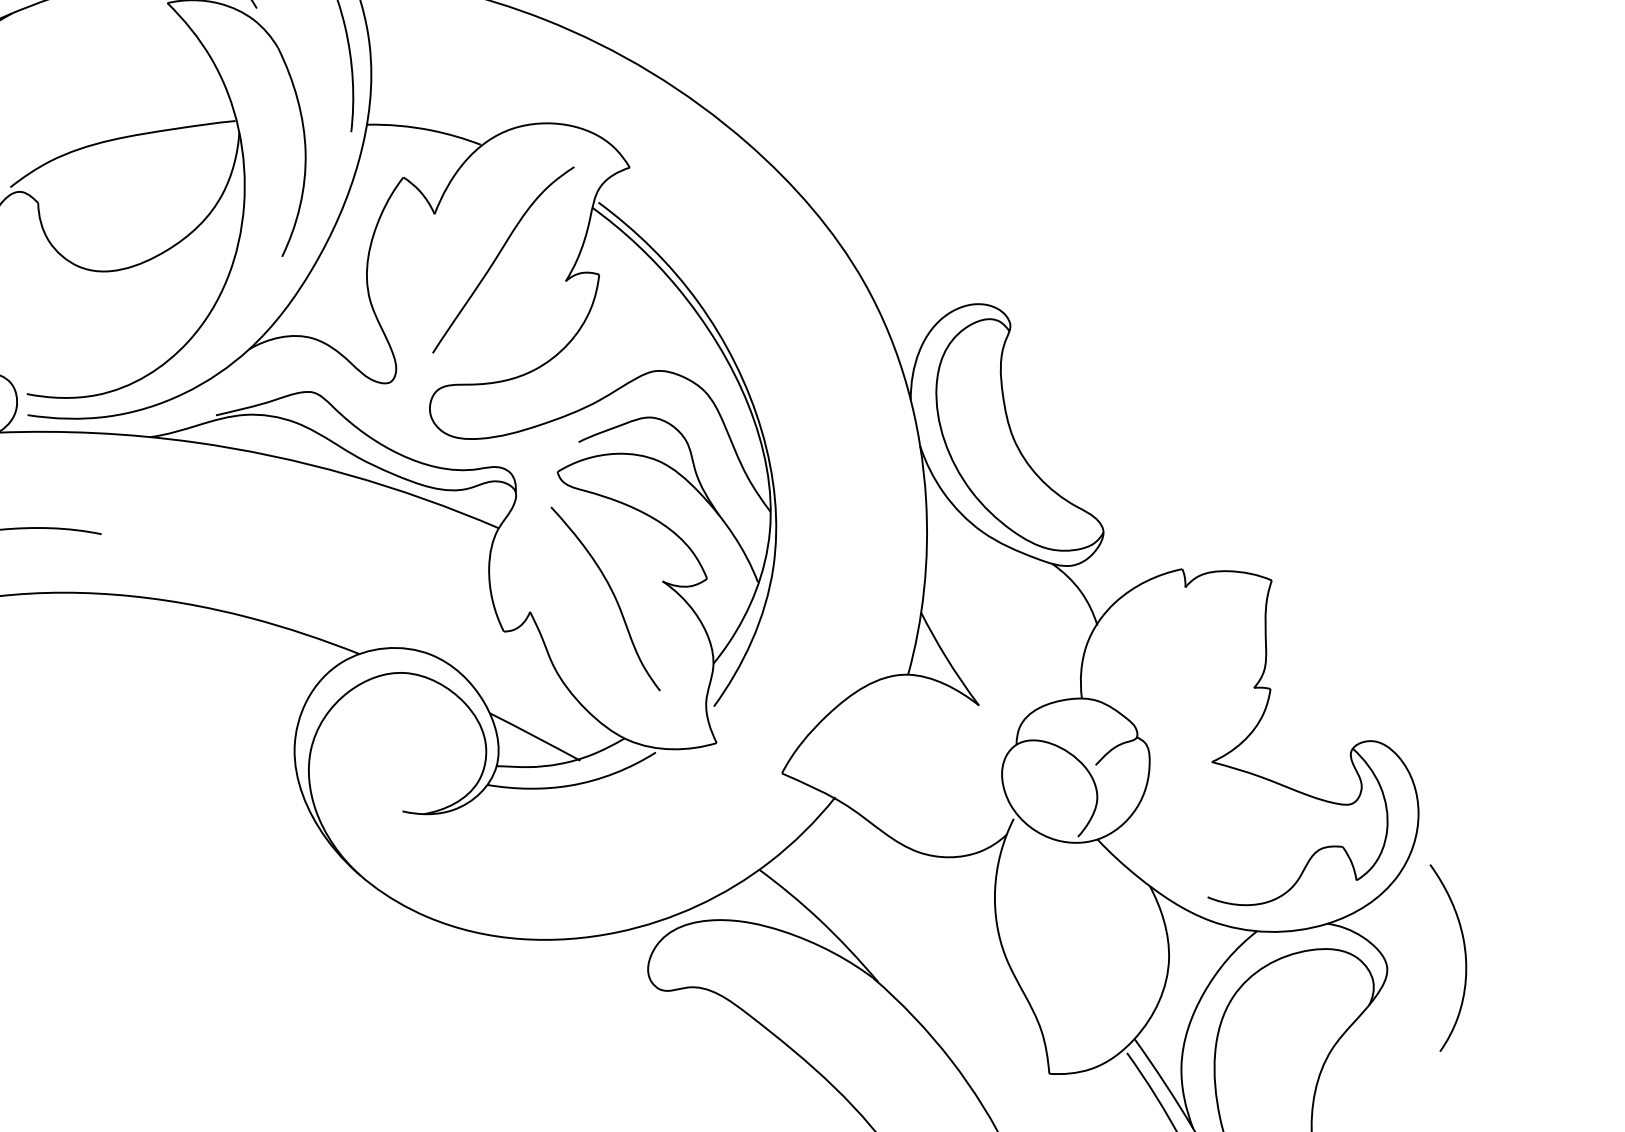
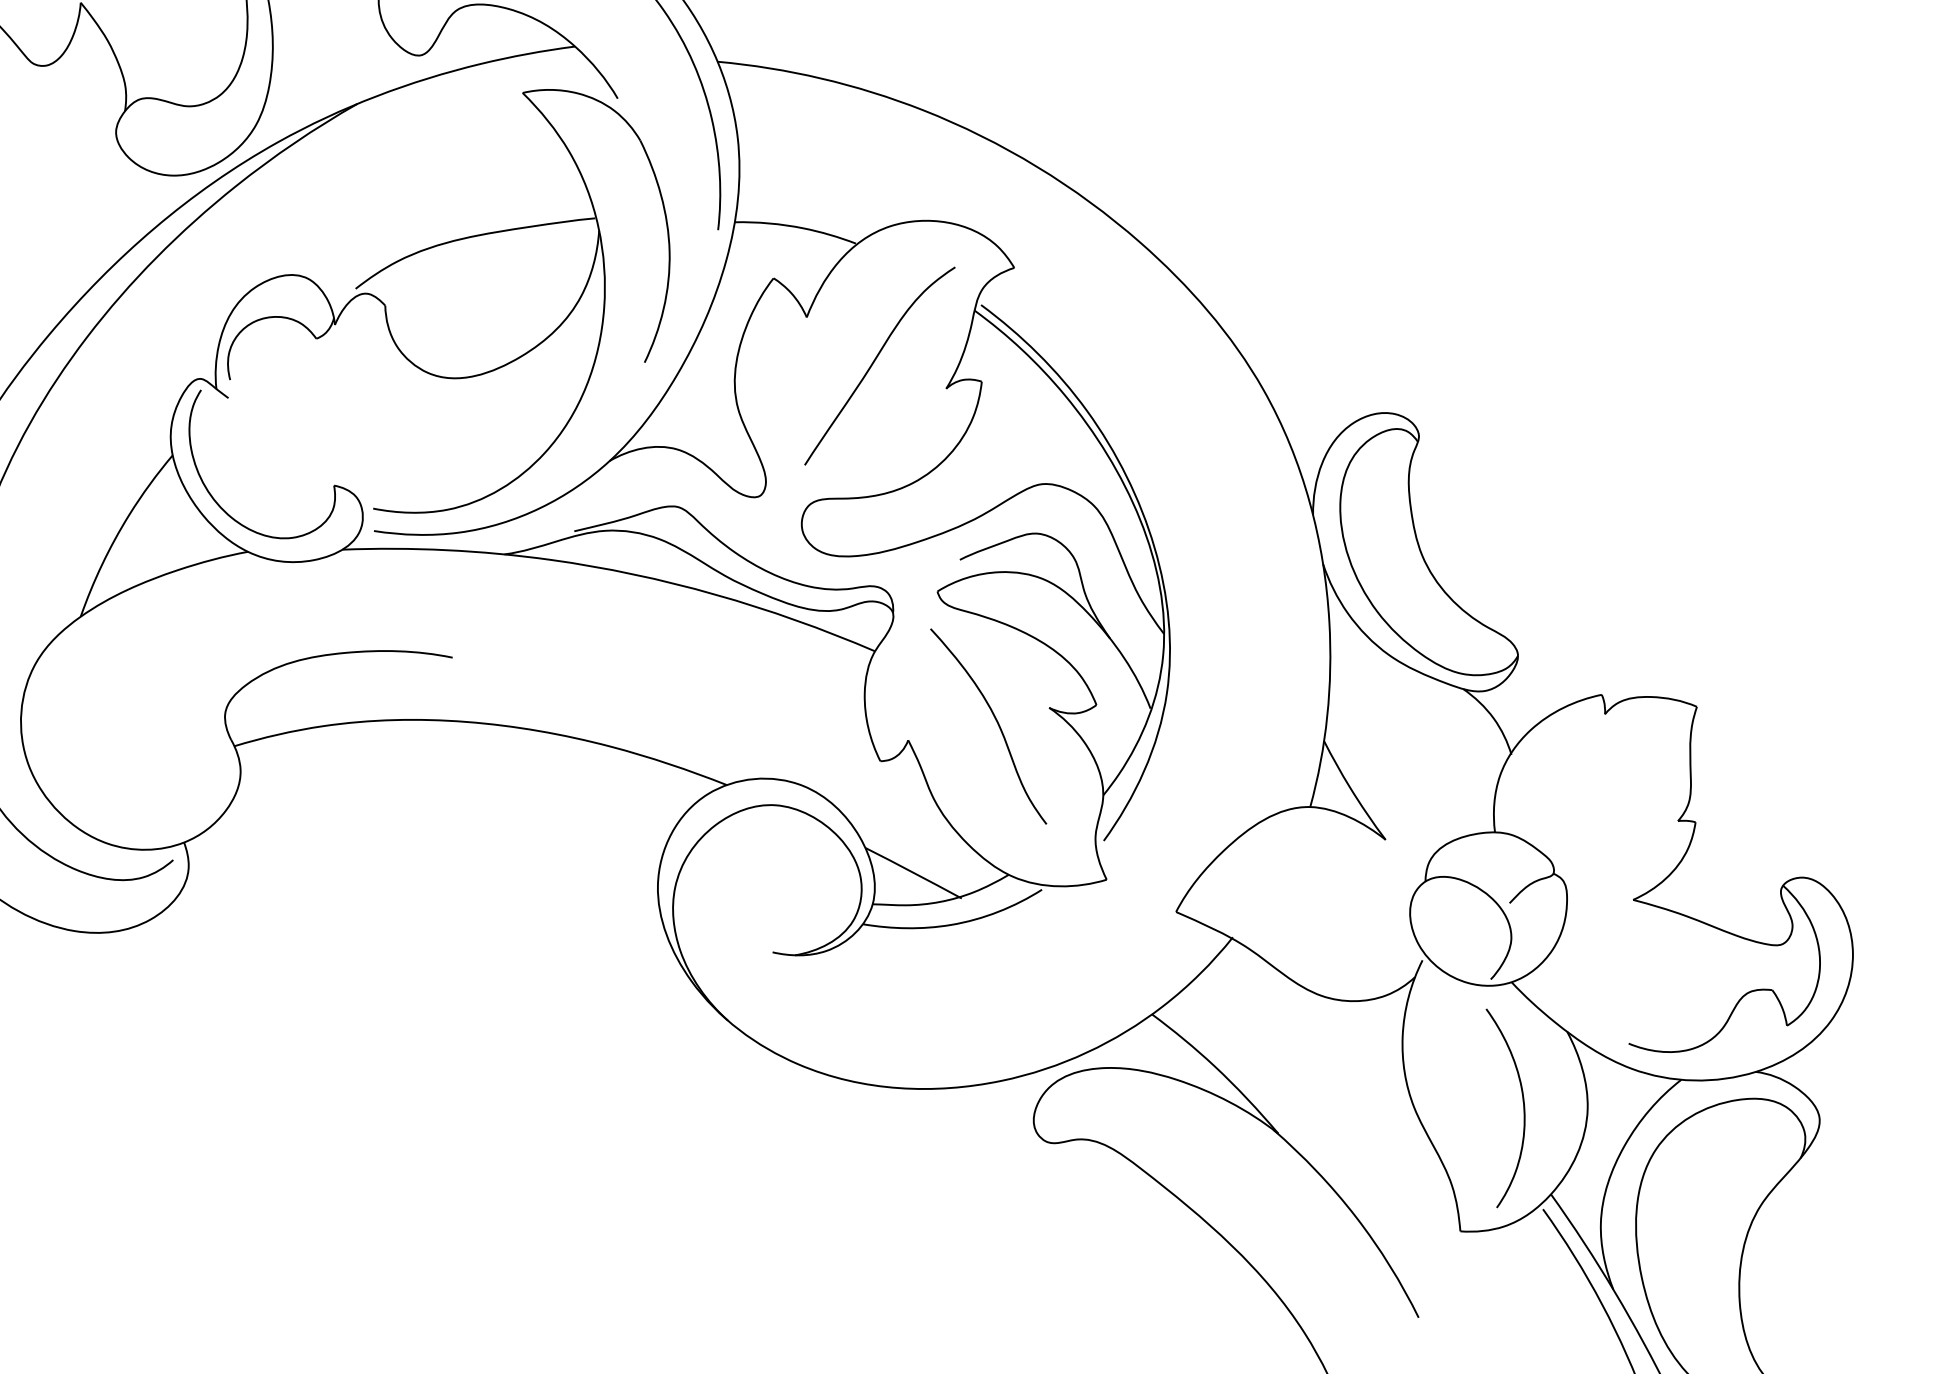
curve: (1465, 958) -> (1523, 1108), moved

